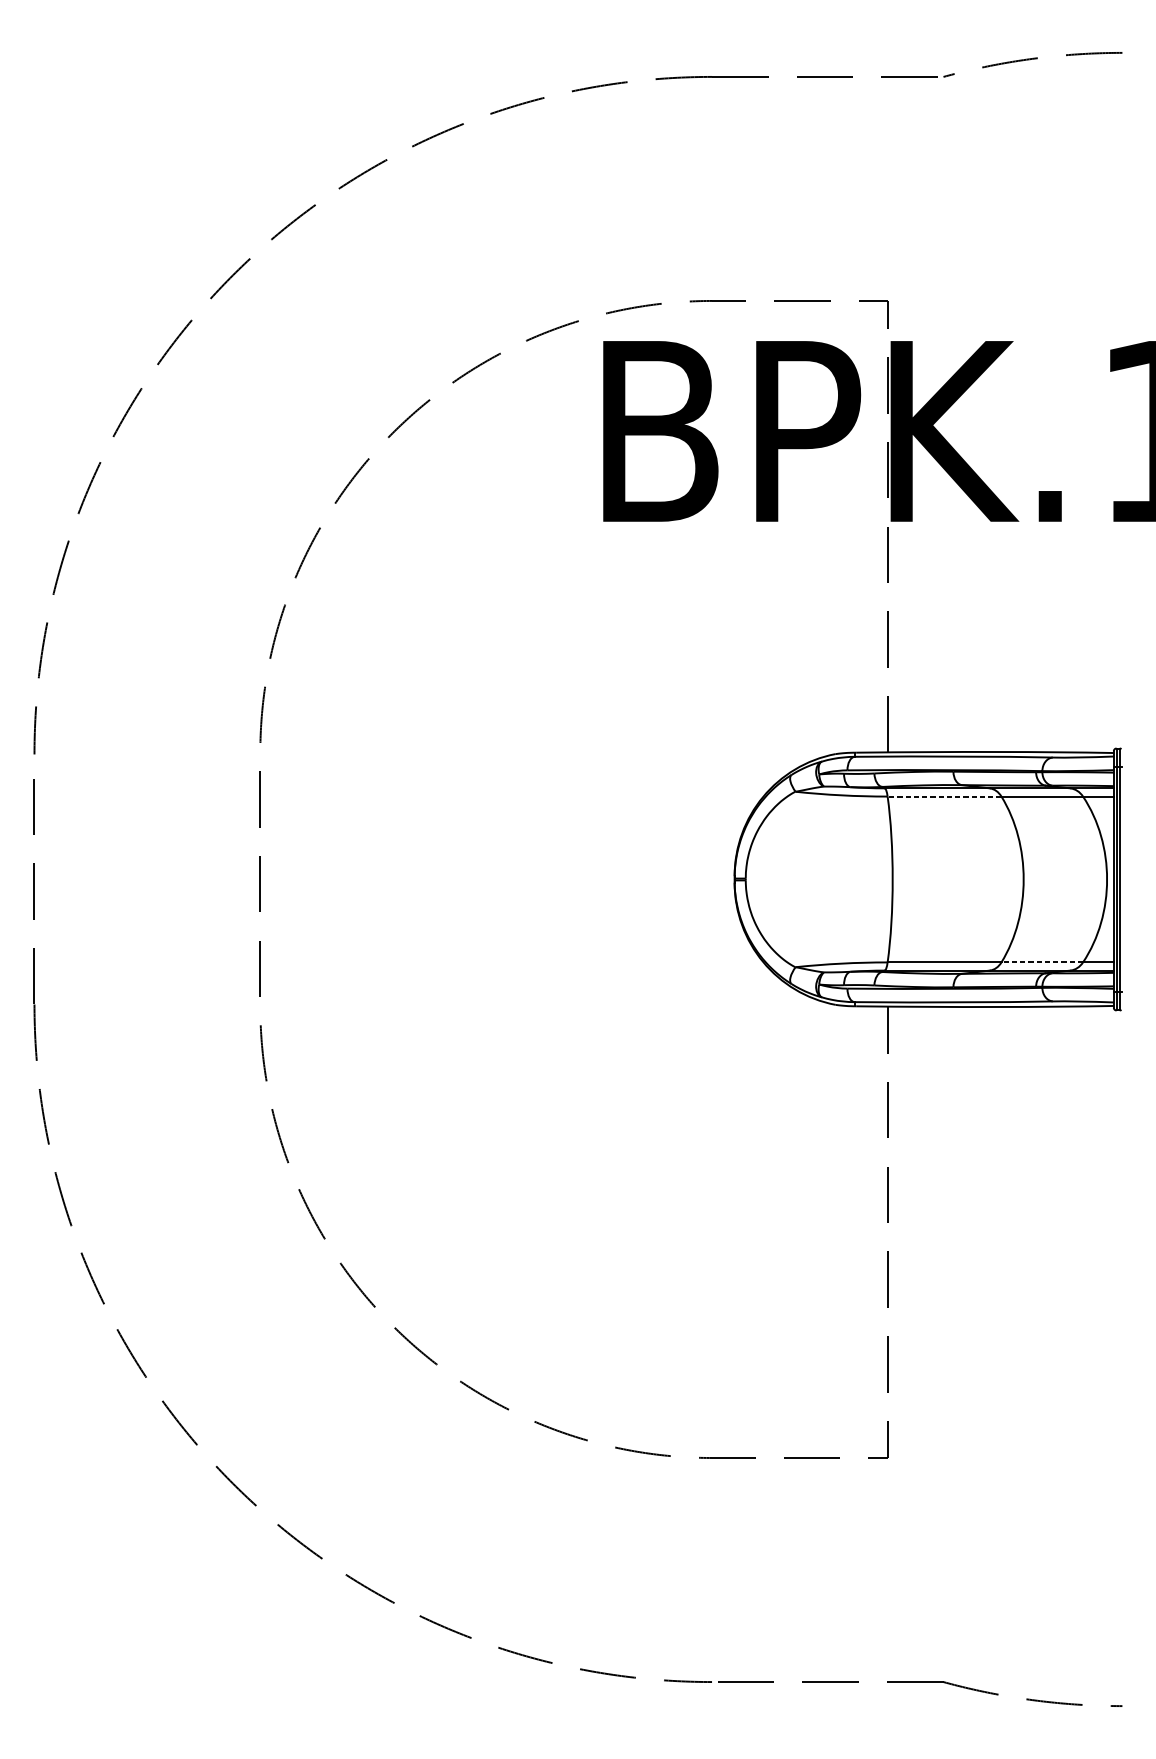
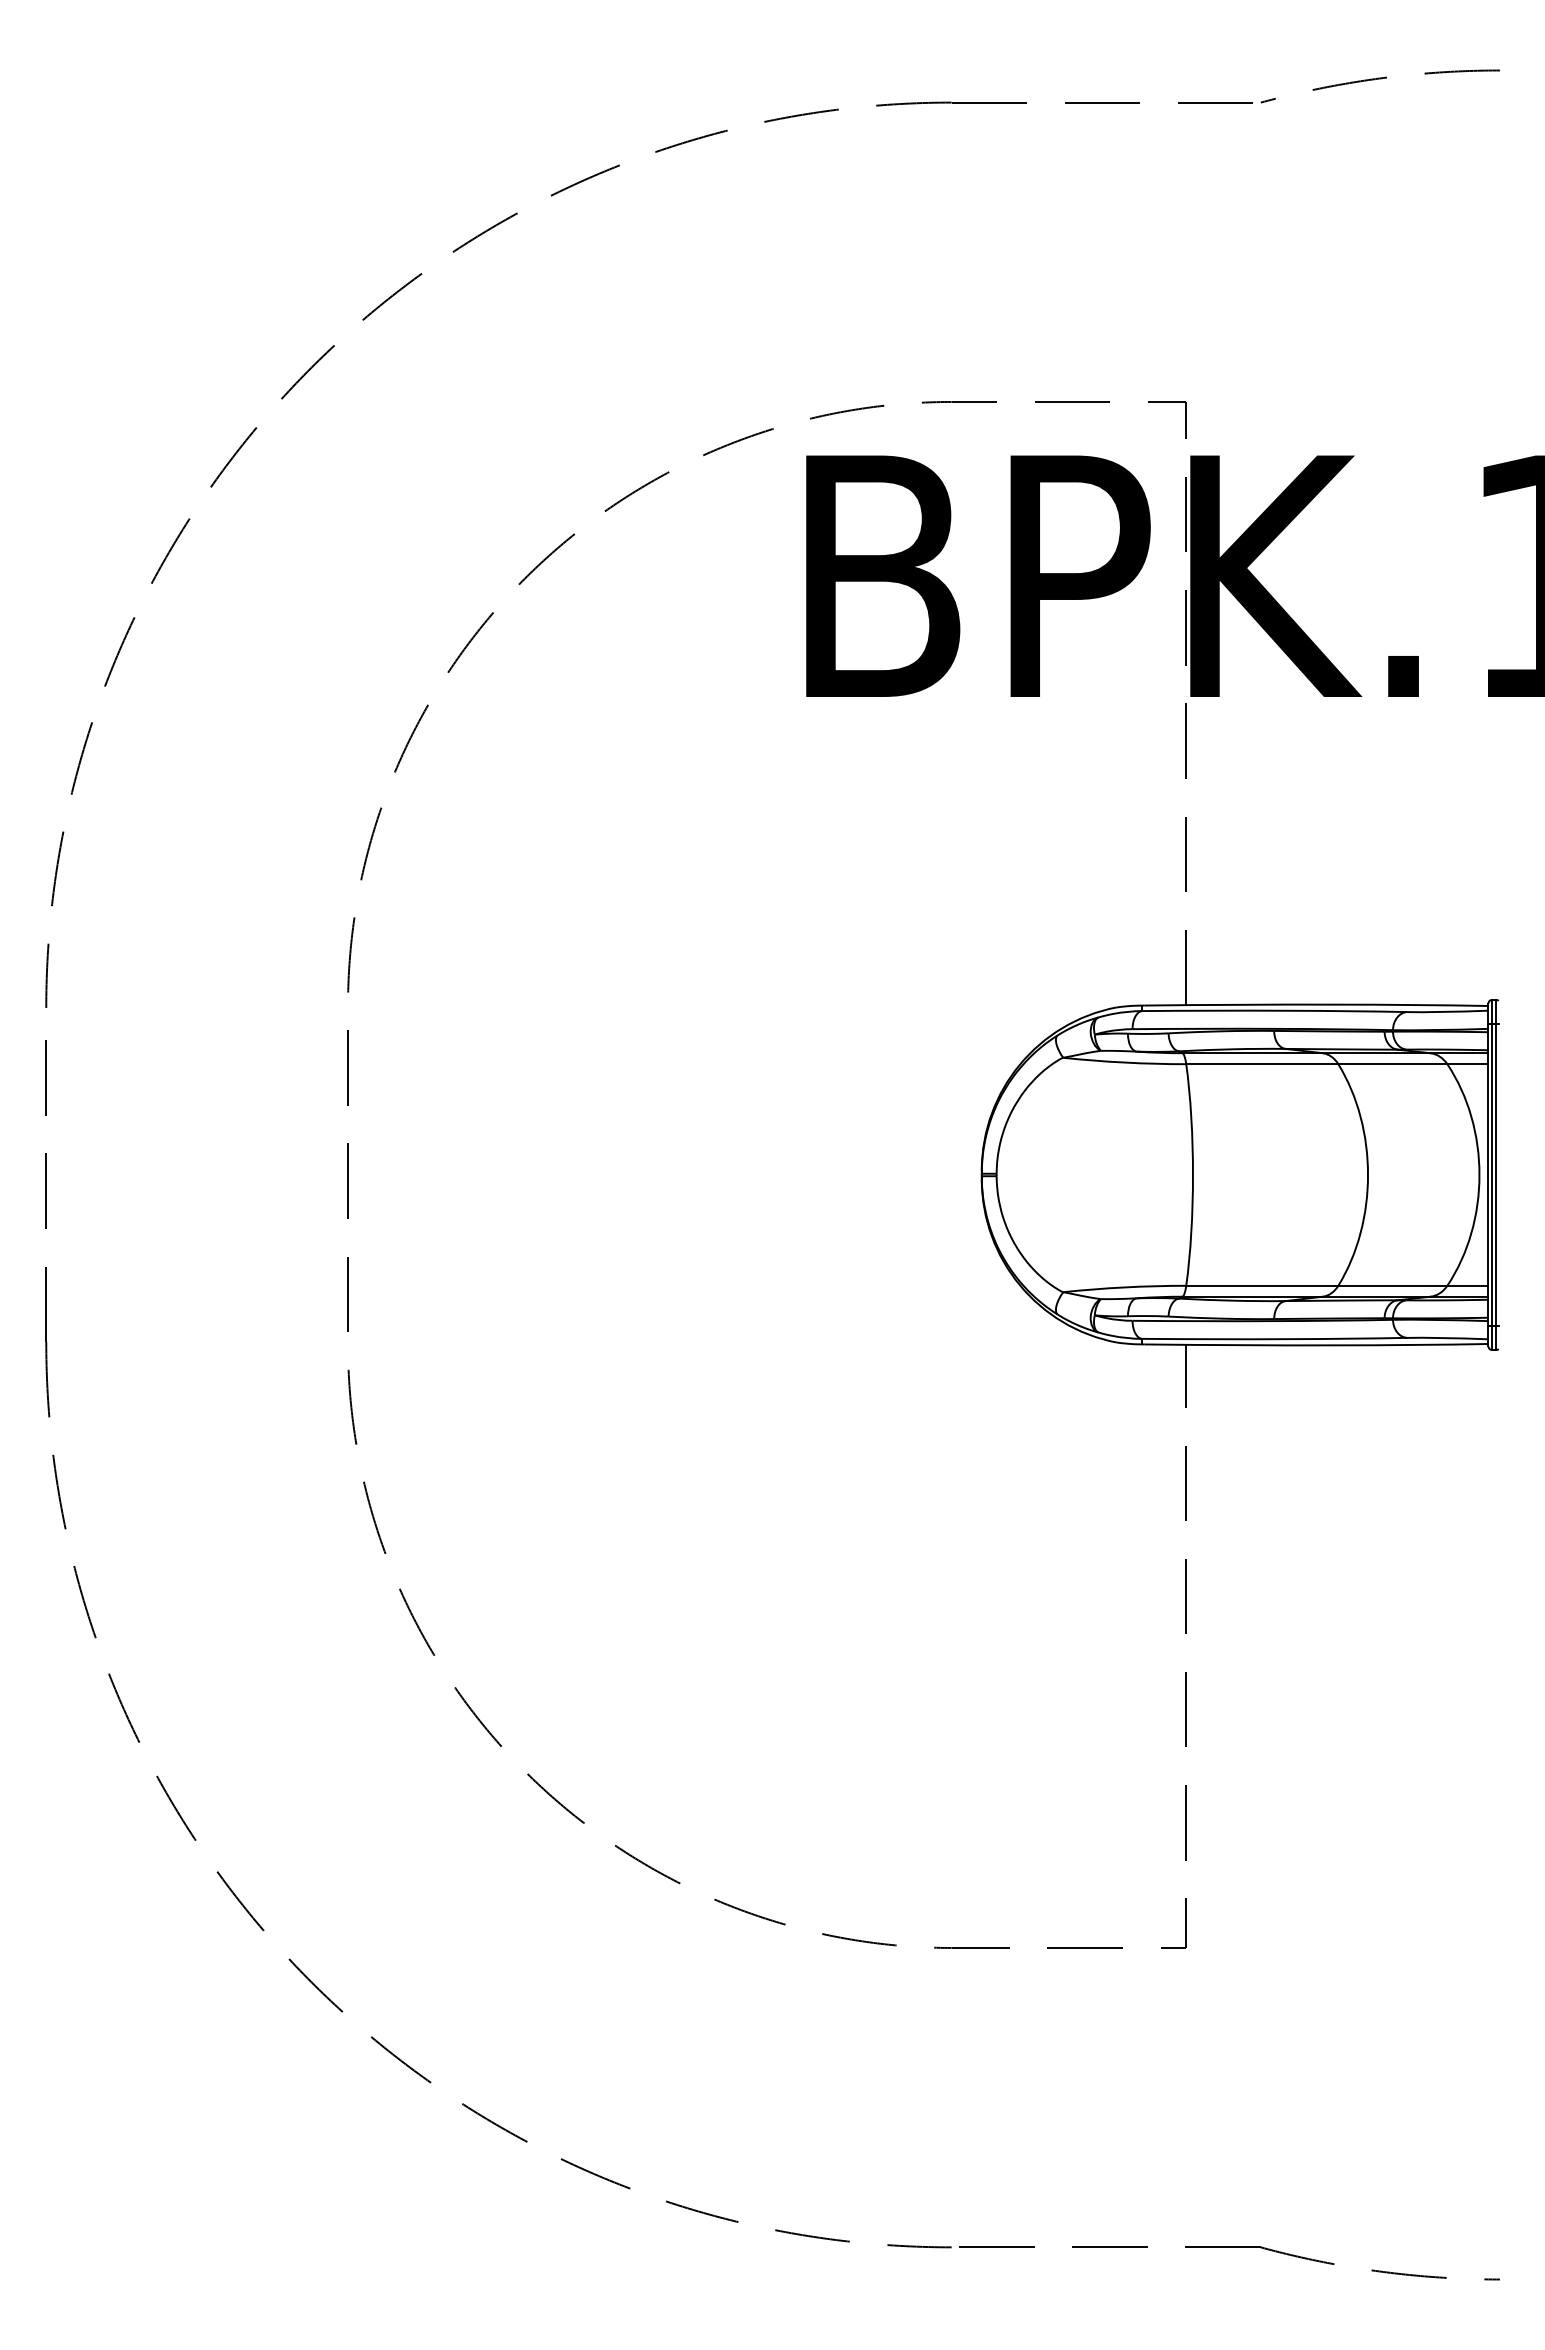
line: (943, 796) -> (1261, 1064), dashed -> solid
line: (1042, 962) -> (1392, 1285), dashed -> solid

